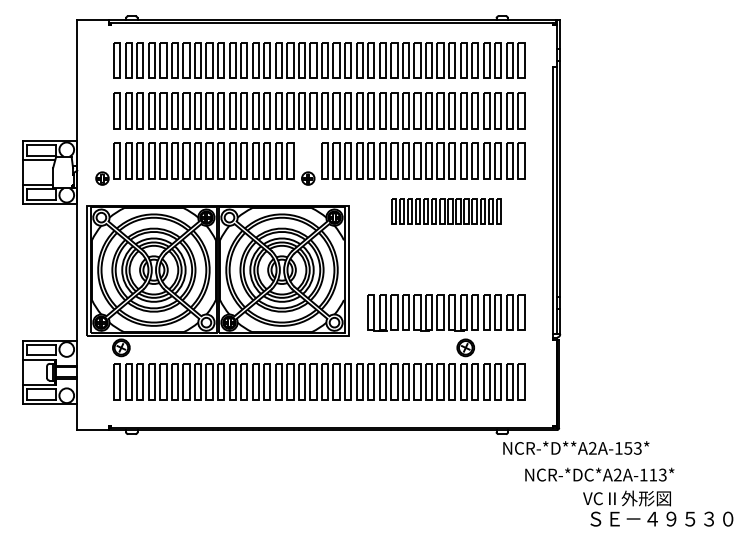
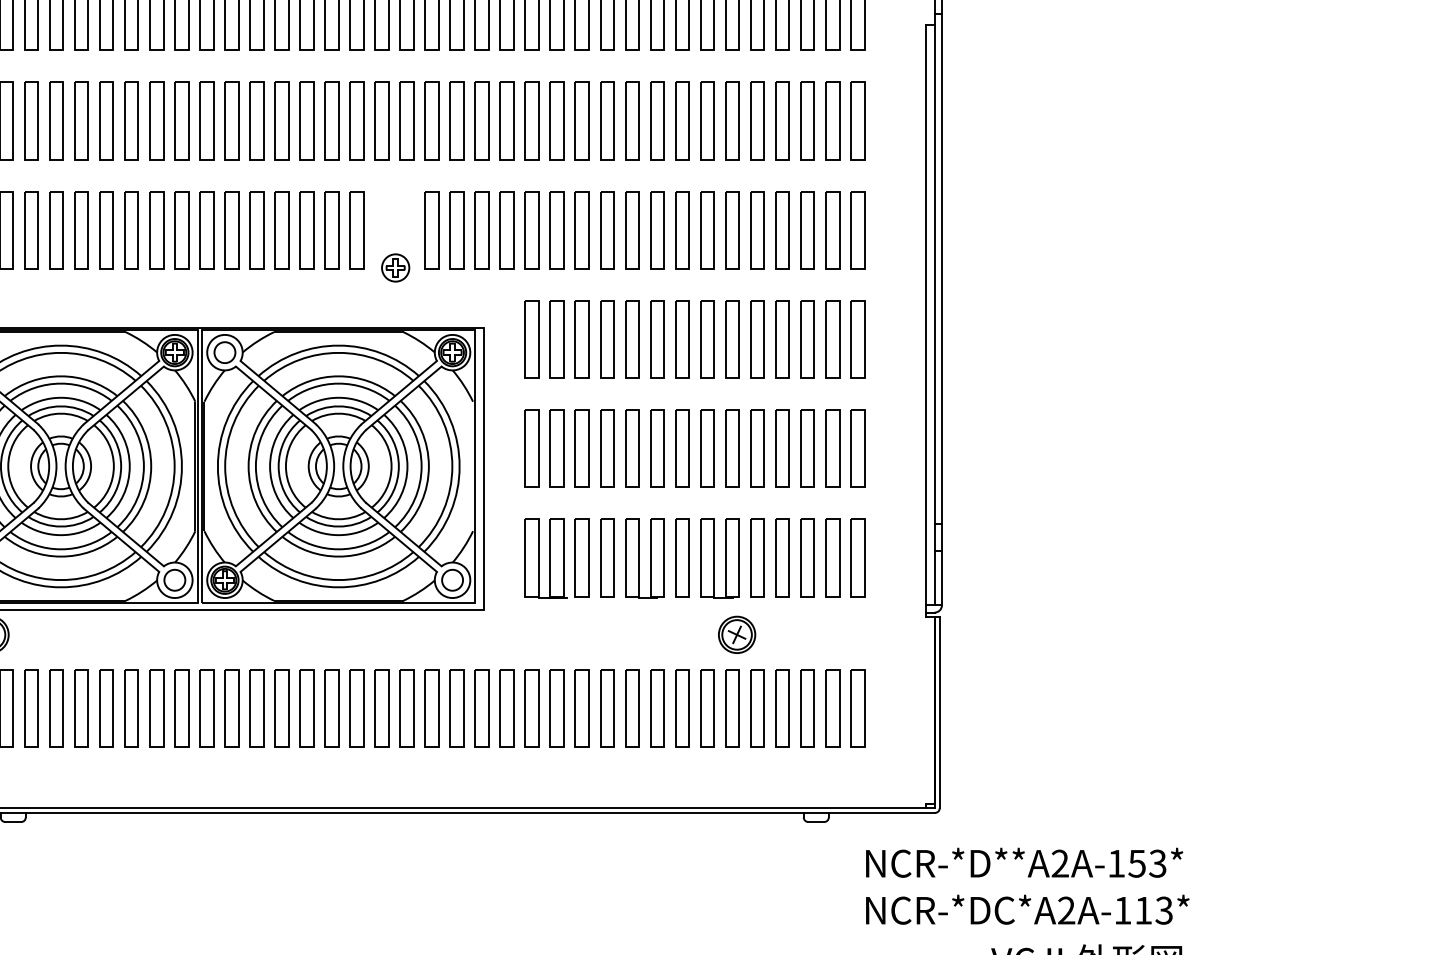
part: (446, 211) -> (695, 339), size x1.43
part: (446, 261) -> (695, 447), added
text: (576, 447) -> (1024, 861), moved

